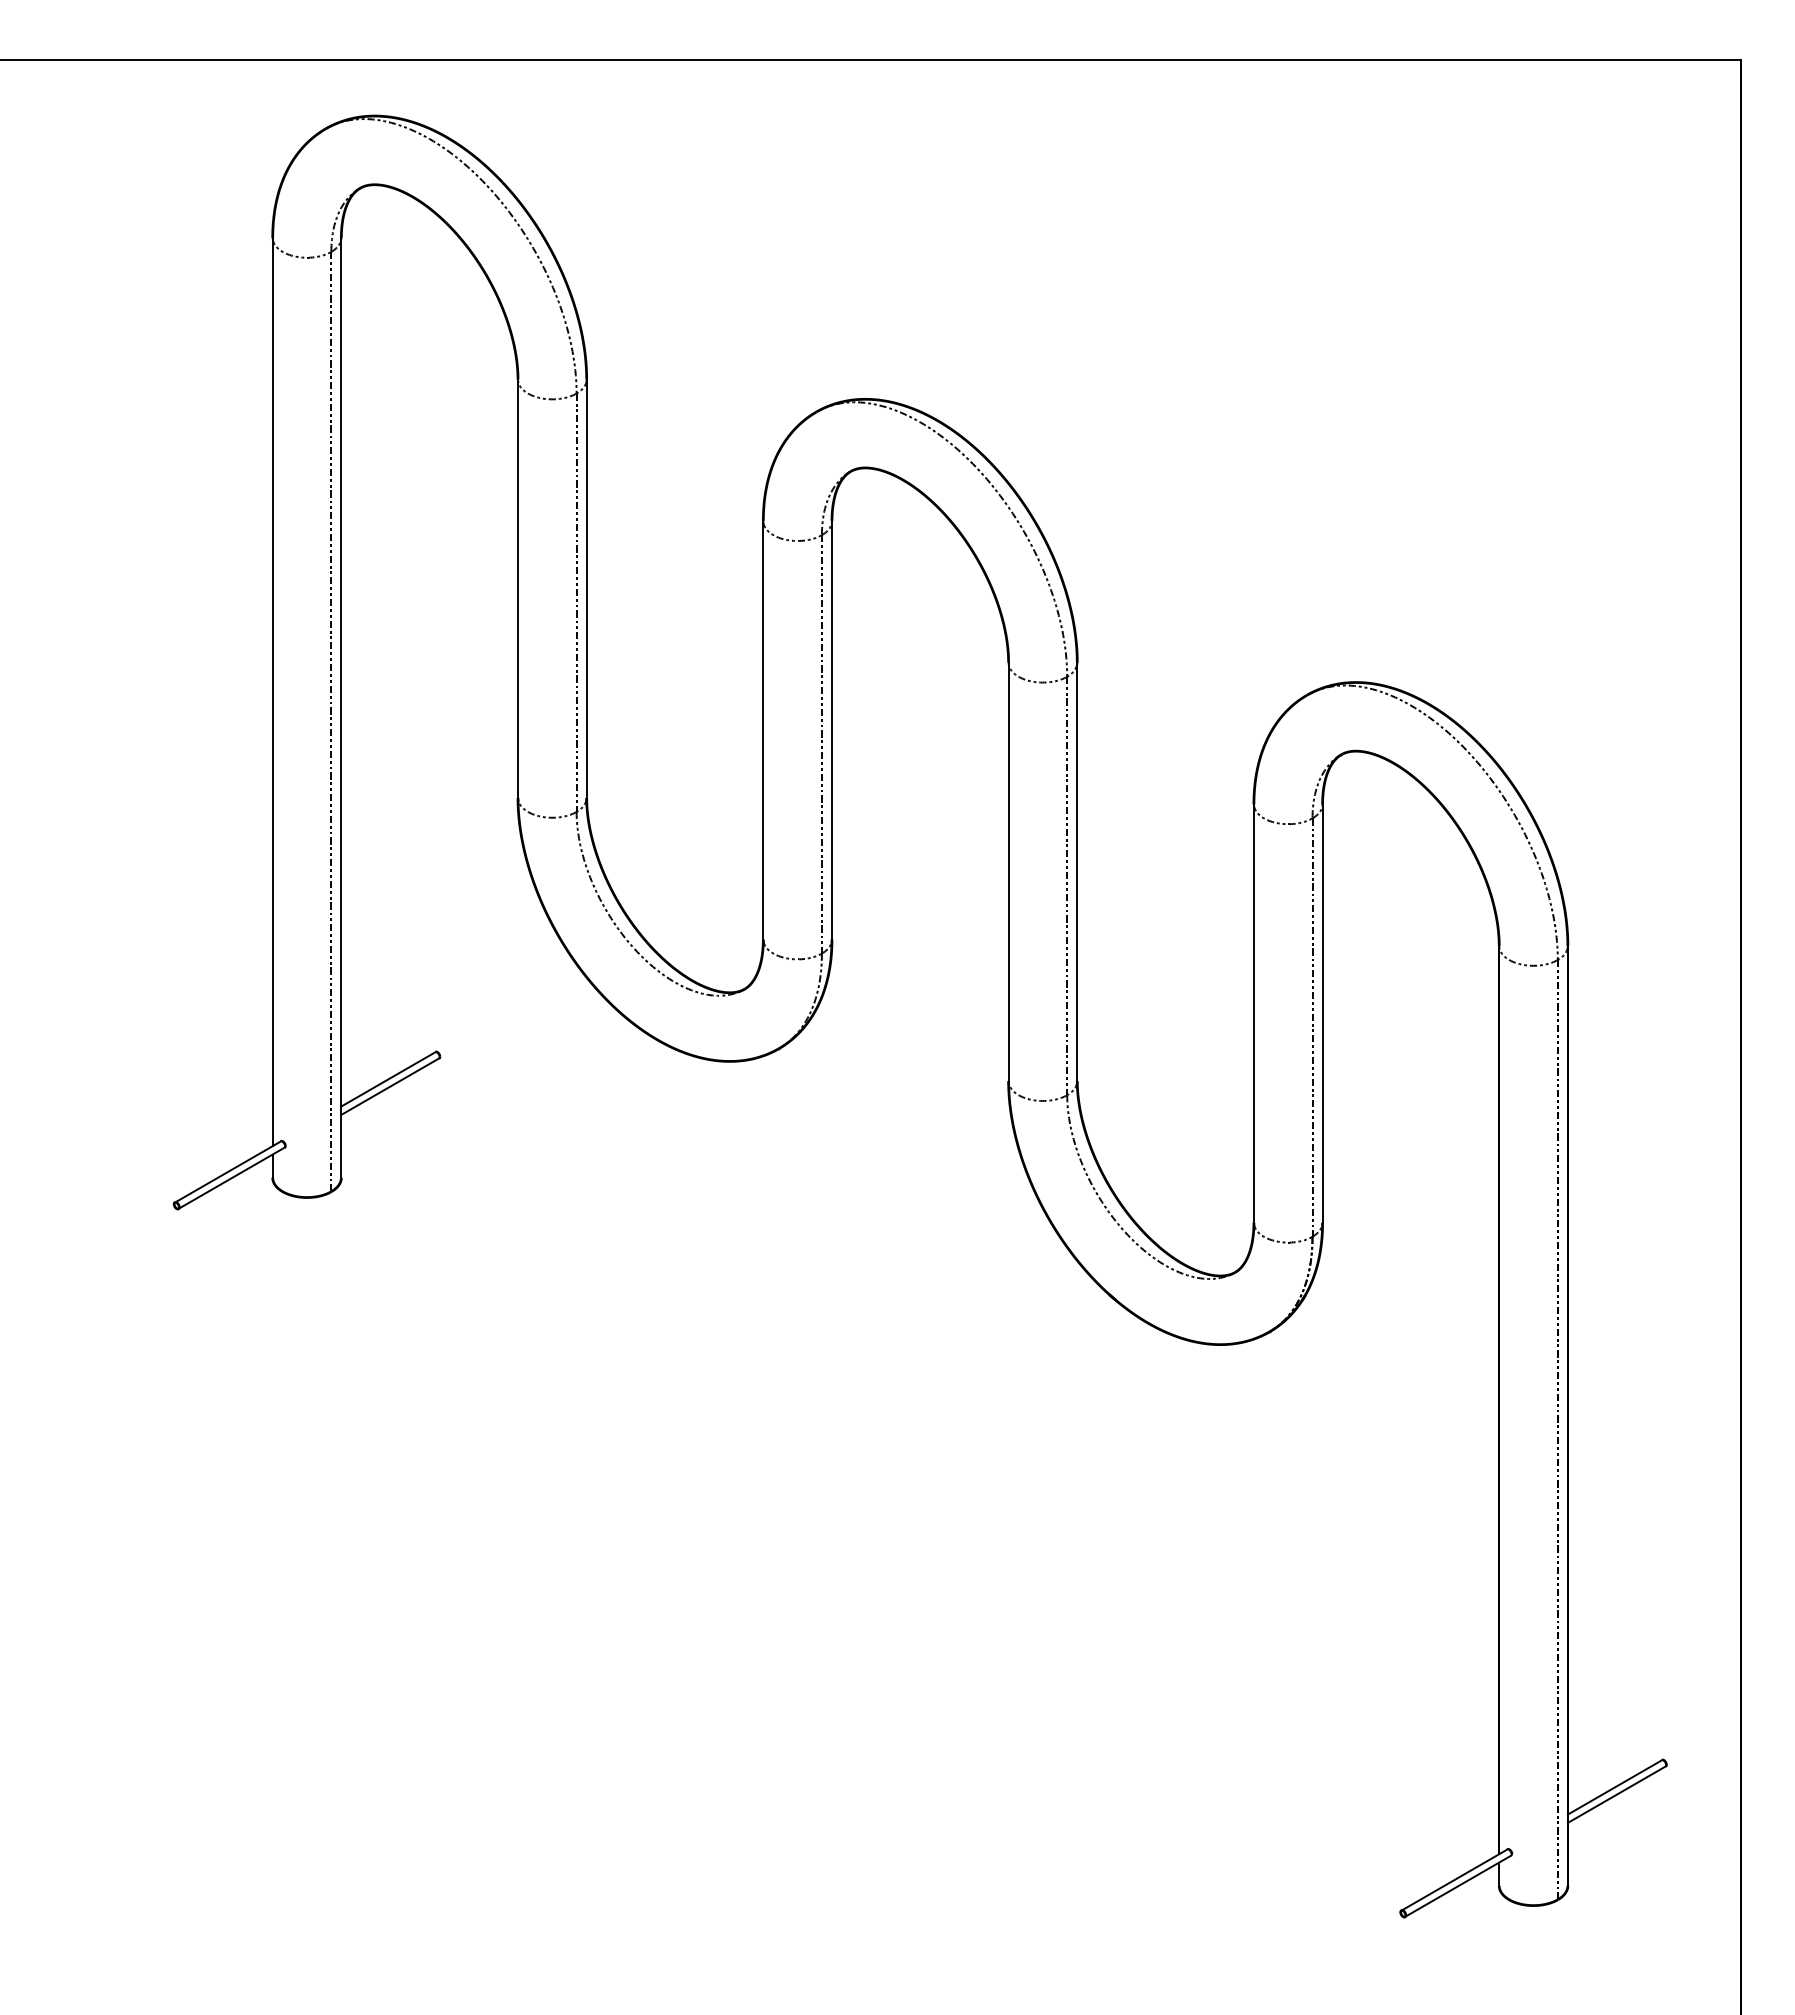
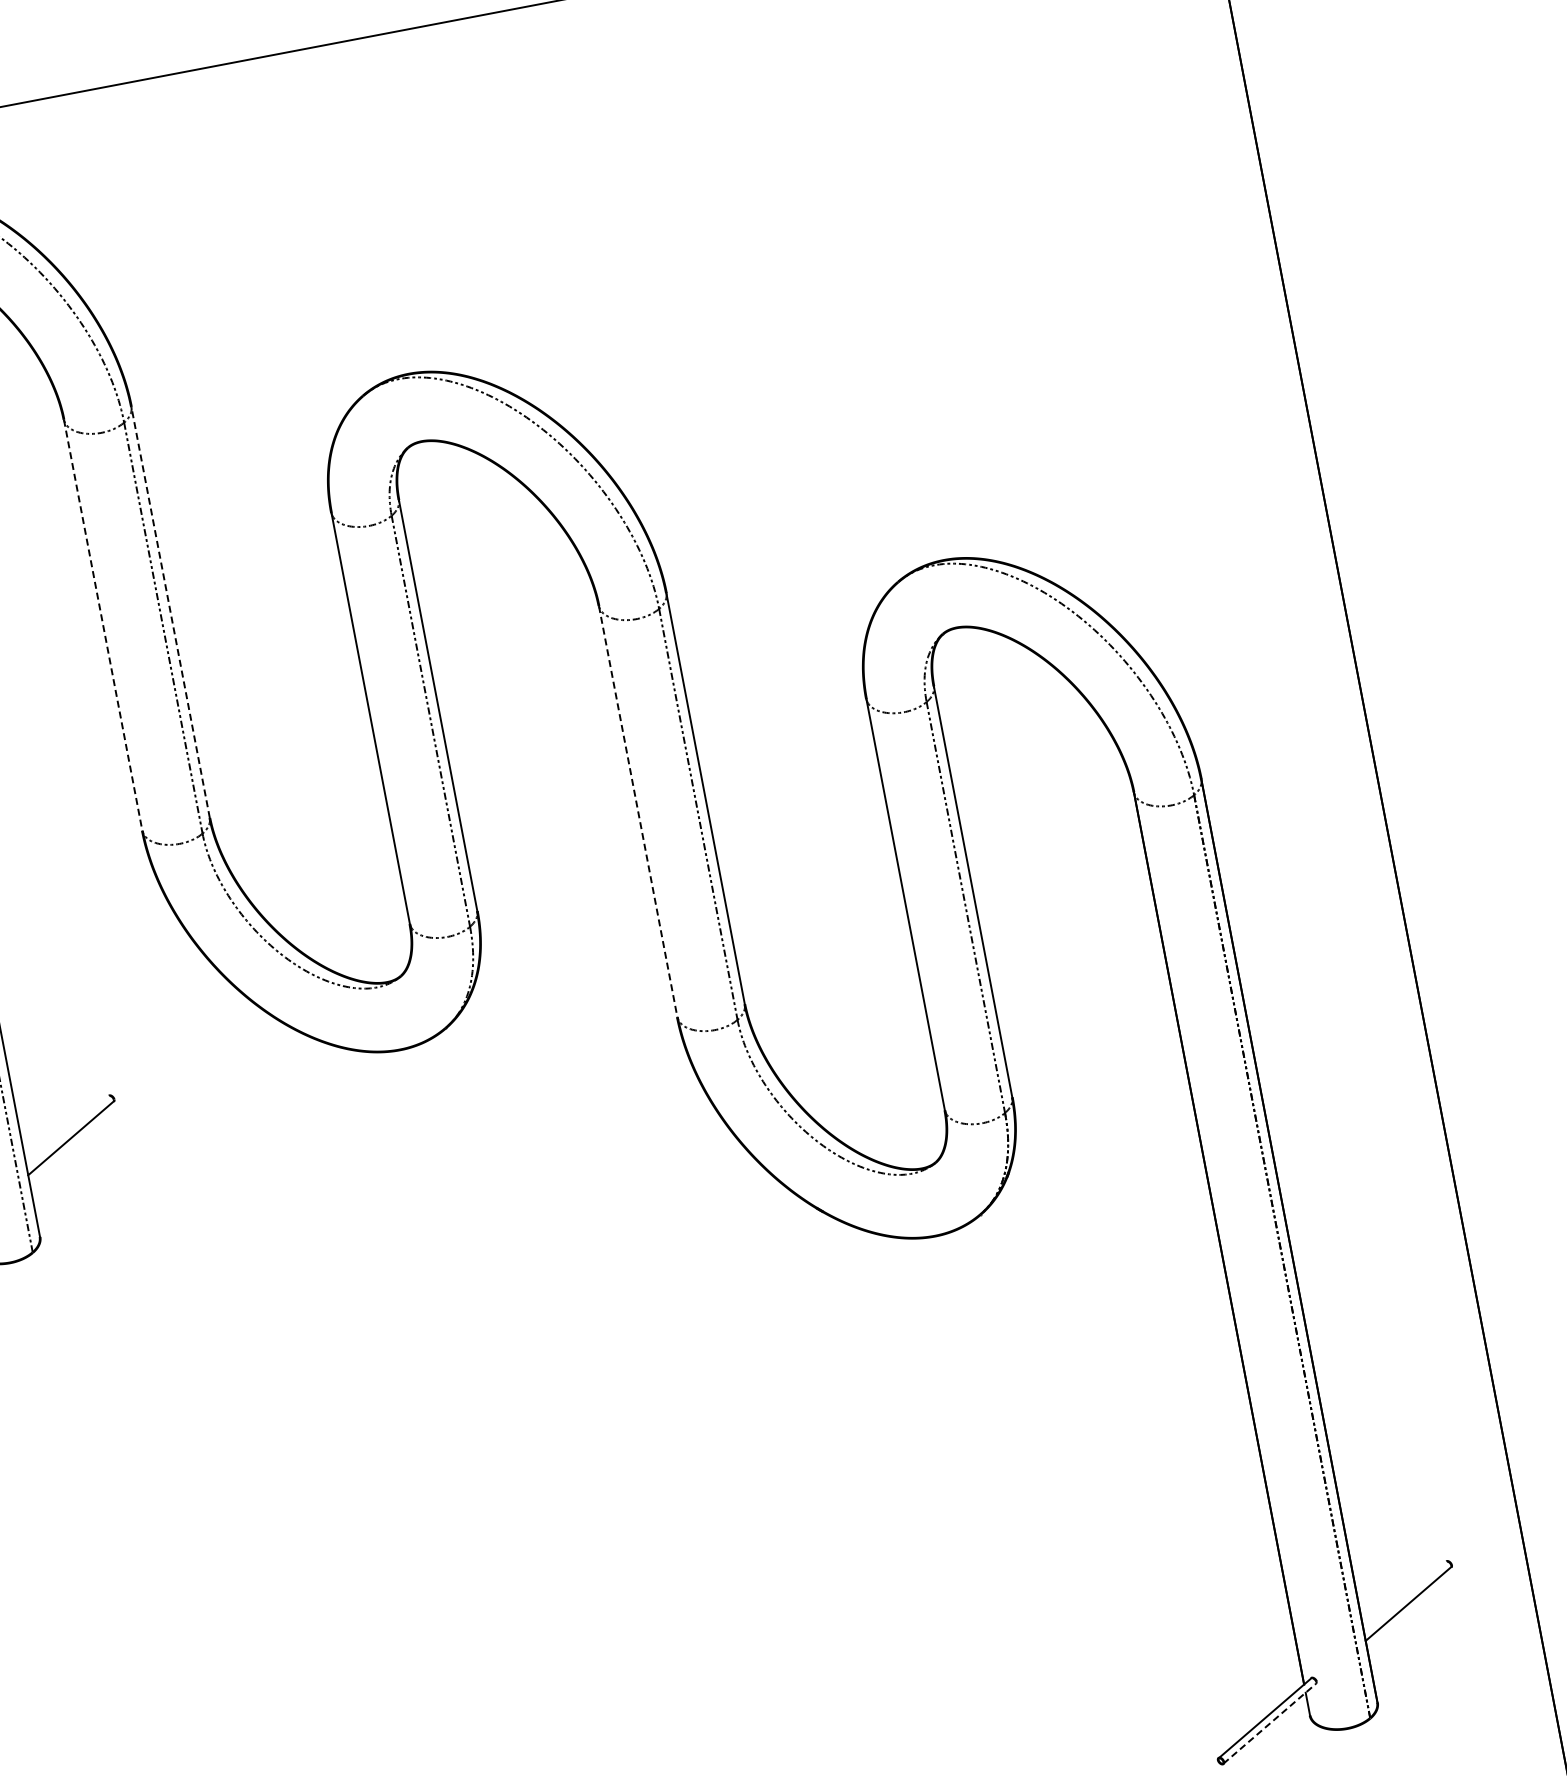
line: (586, 588) -> (170, 612), solid -> dashed
line: (518, 589) -> (103, 625), solid -> dashed
line: (1008, 872) -> (638, 812), solid -> dashed
line: (388, 1079) -> (67, 1131), removed
line: (1614, 1787) -> (1404, 1597), removed
line: (1458, 1886) -> (1270, 1723), solid -> dashed

